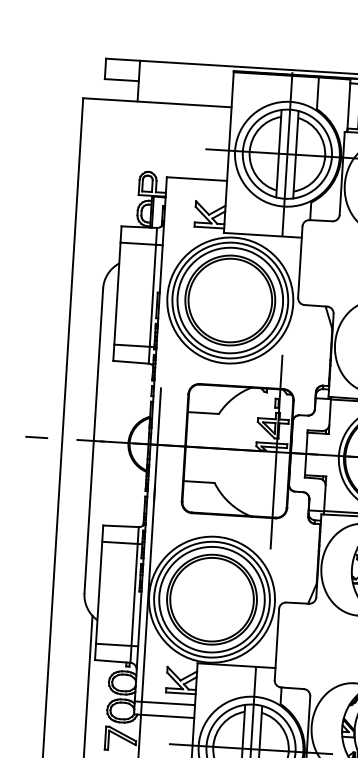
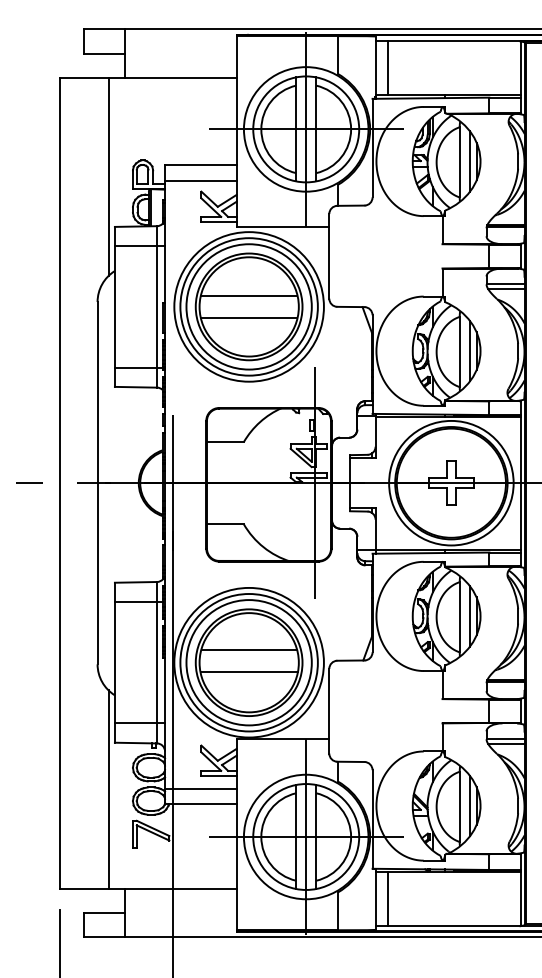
line: (118, 183) -> (108, 176), added
line: (195, 191) -> (200, 180), added
line: (231, 291) -> (249, 296), added
line: (230, 309) -> (249, 317), added
line: (212, 588) -> (248, 649), added
line: (211, 607) -> (248, 671), added

